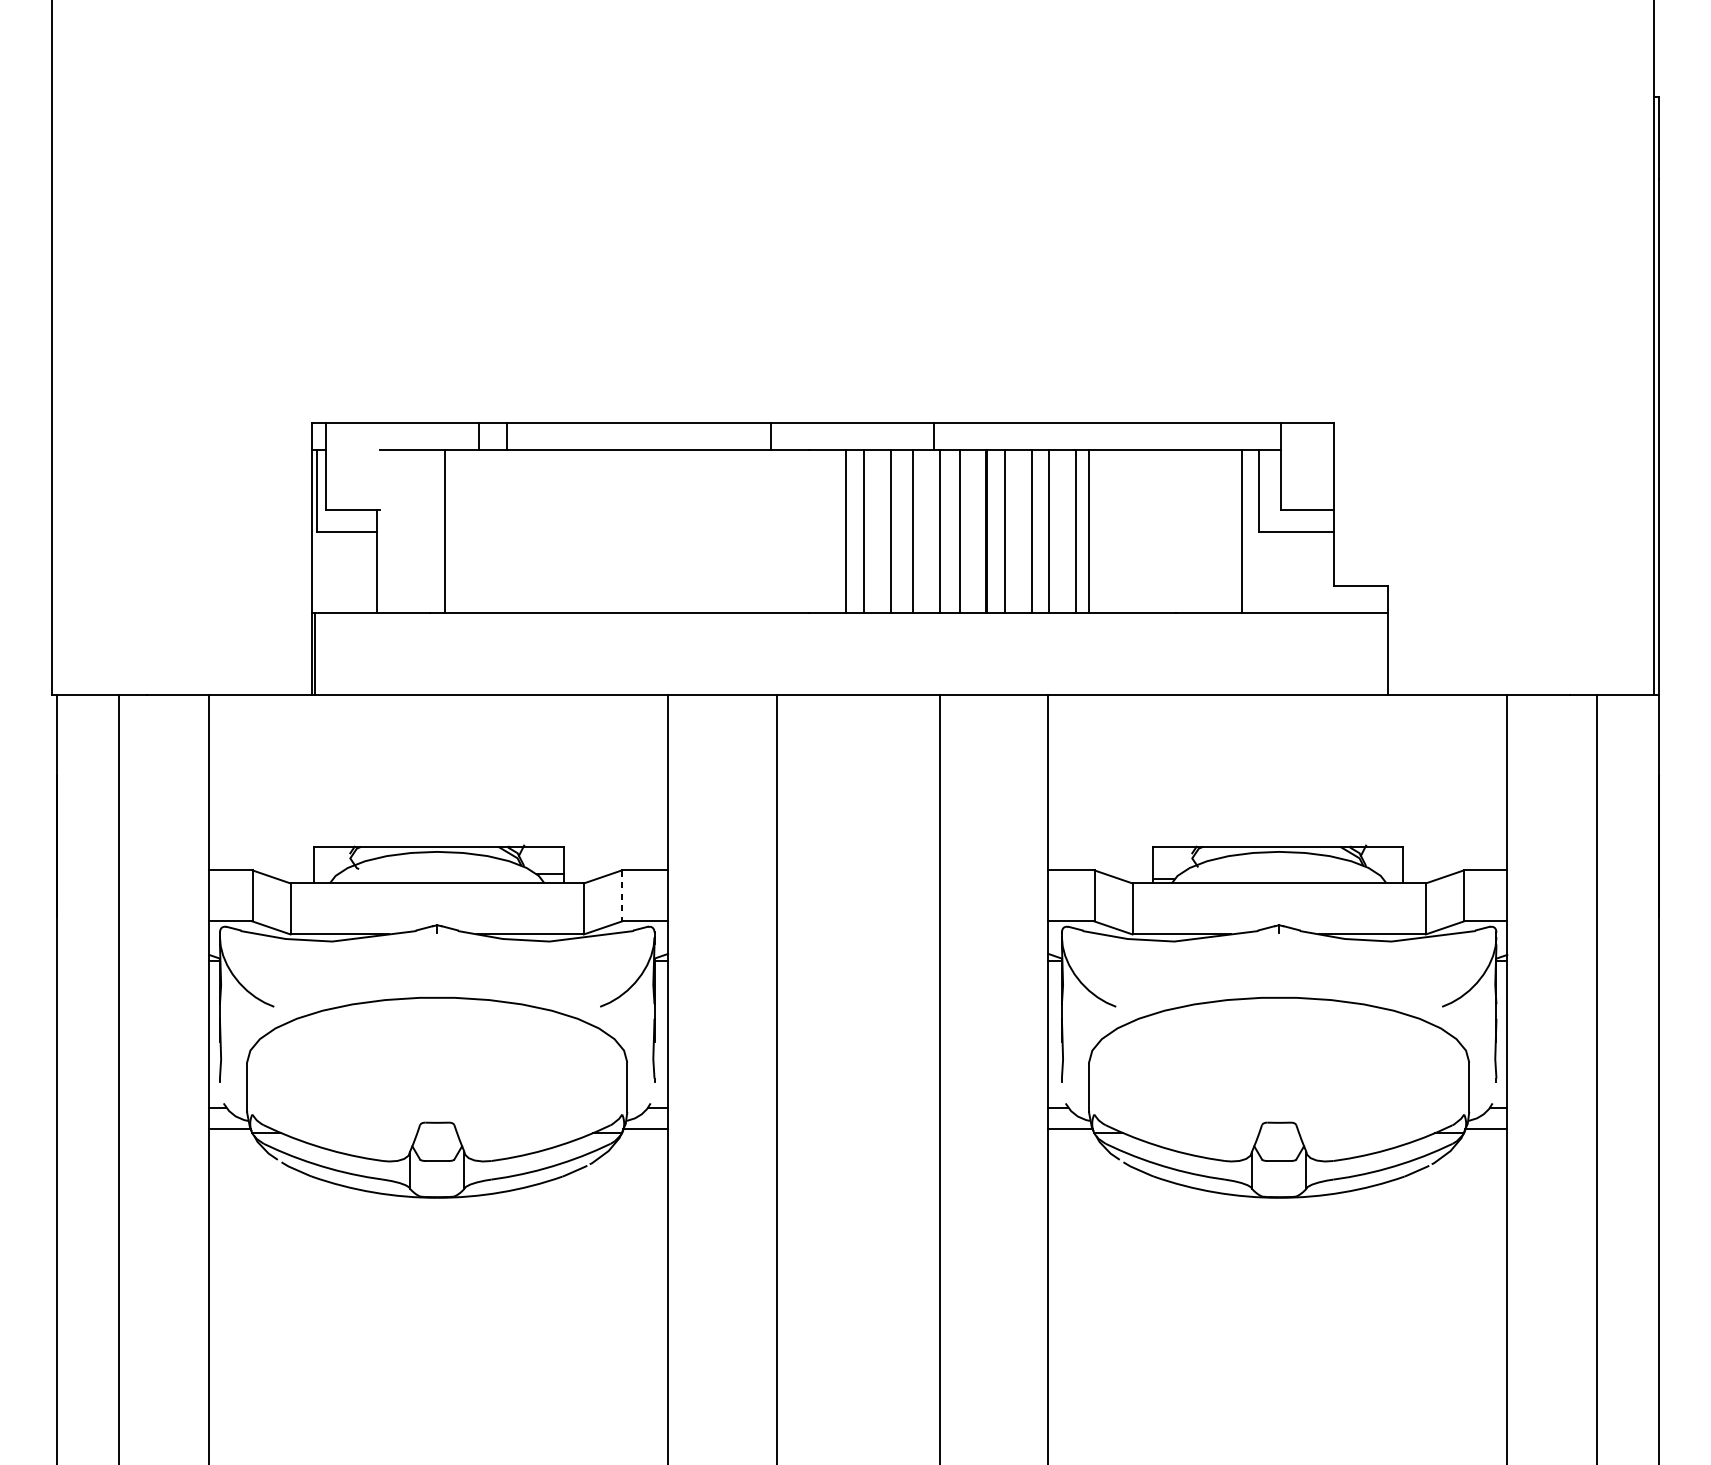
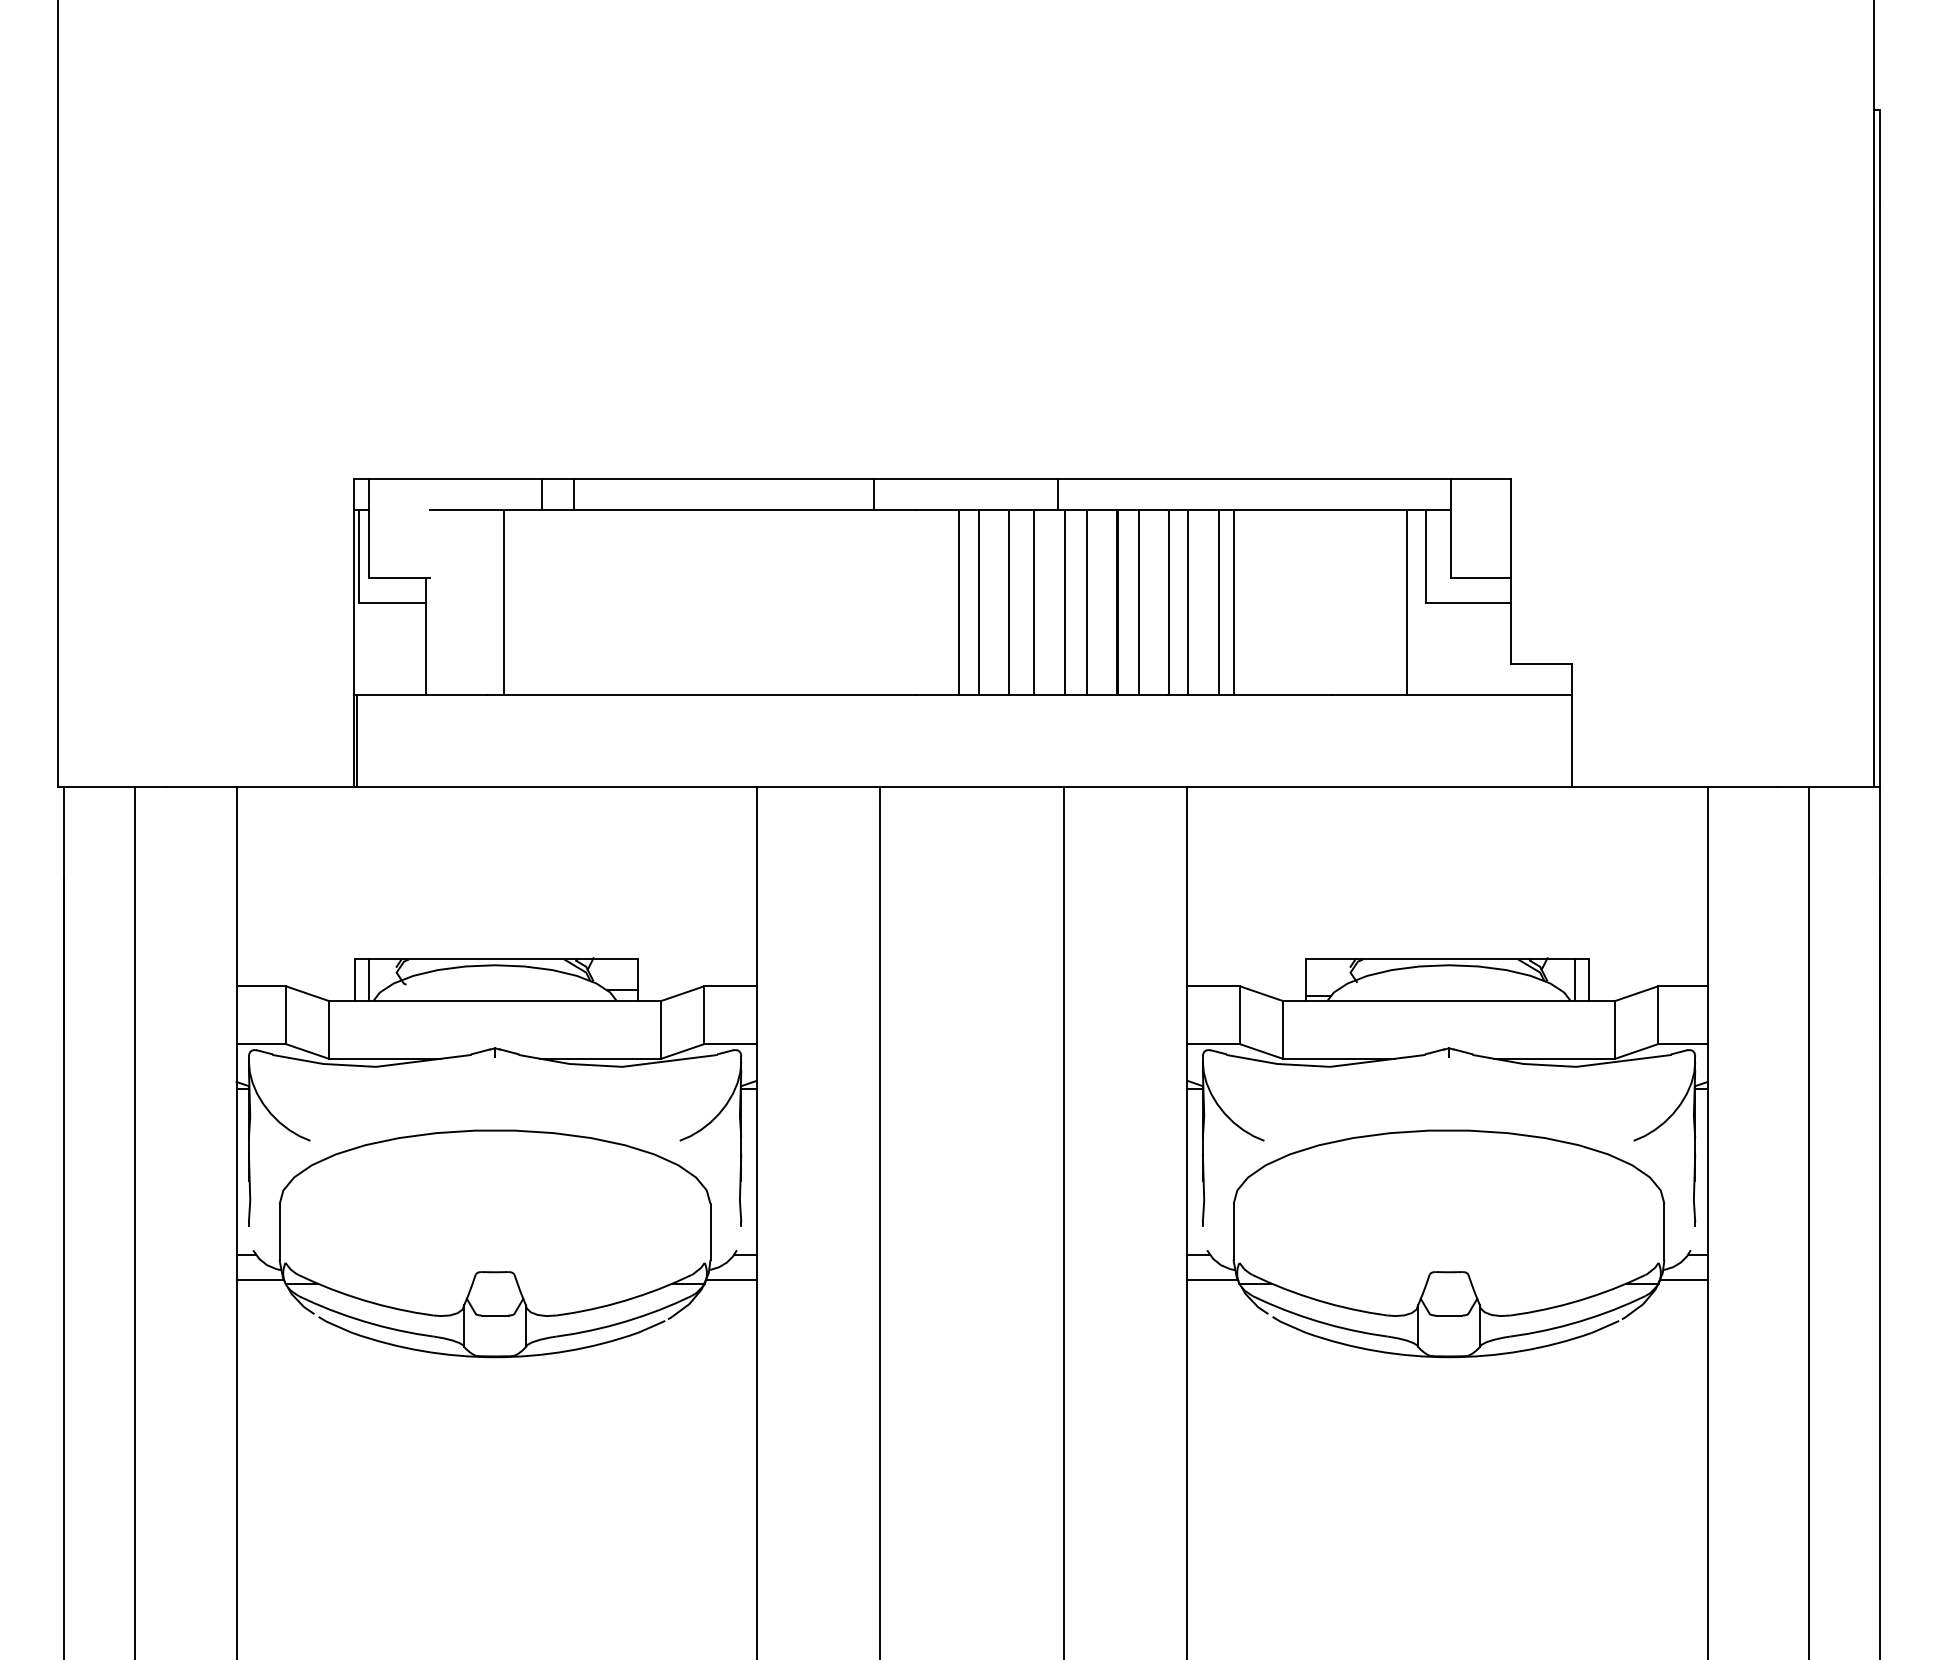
line: (325, 865) -> (368, 980), added
line: (1390, 865) -> (1575, 980), added
line: (622, 896) -> (704, 1015), dashed -> solid

